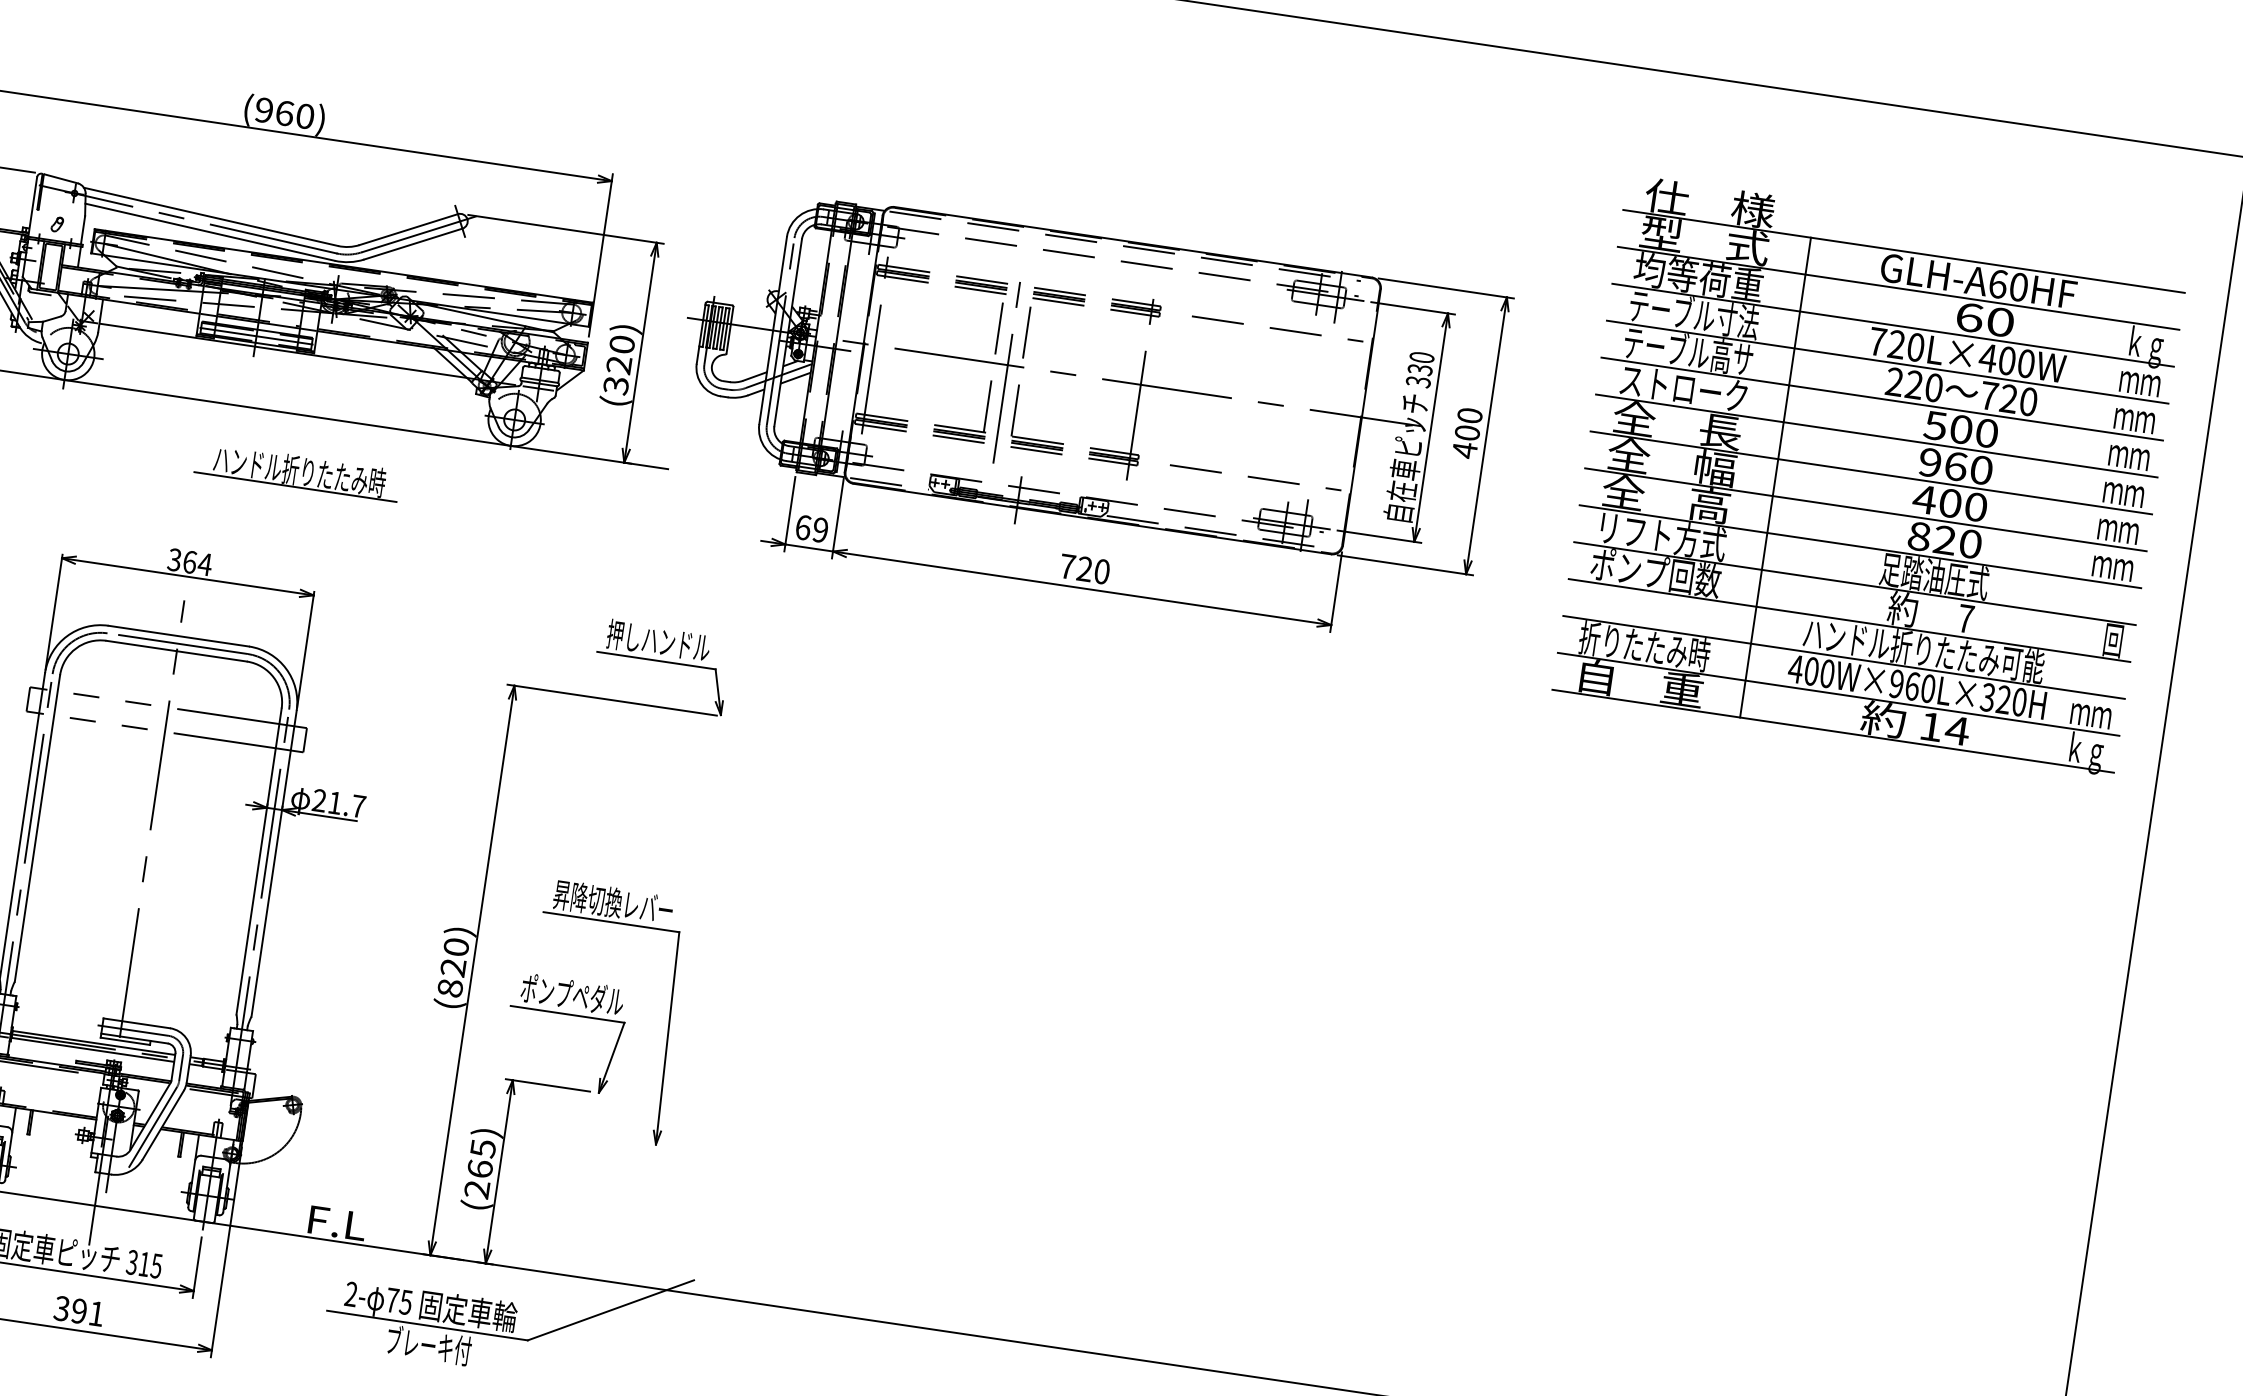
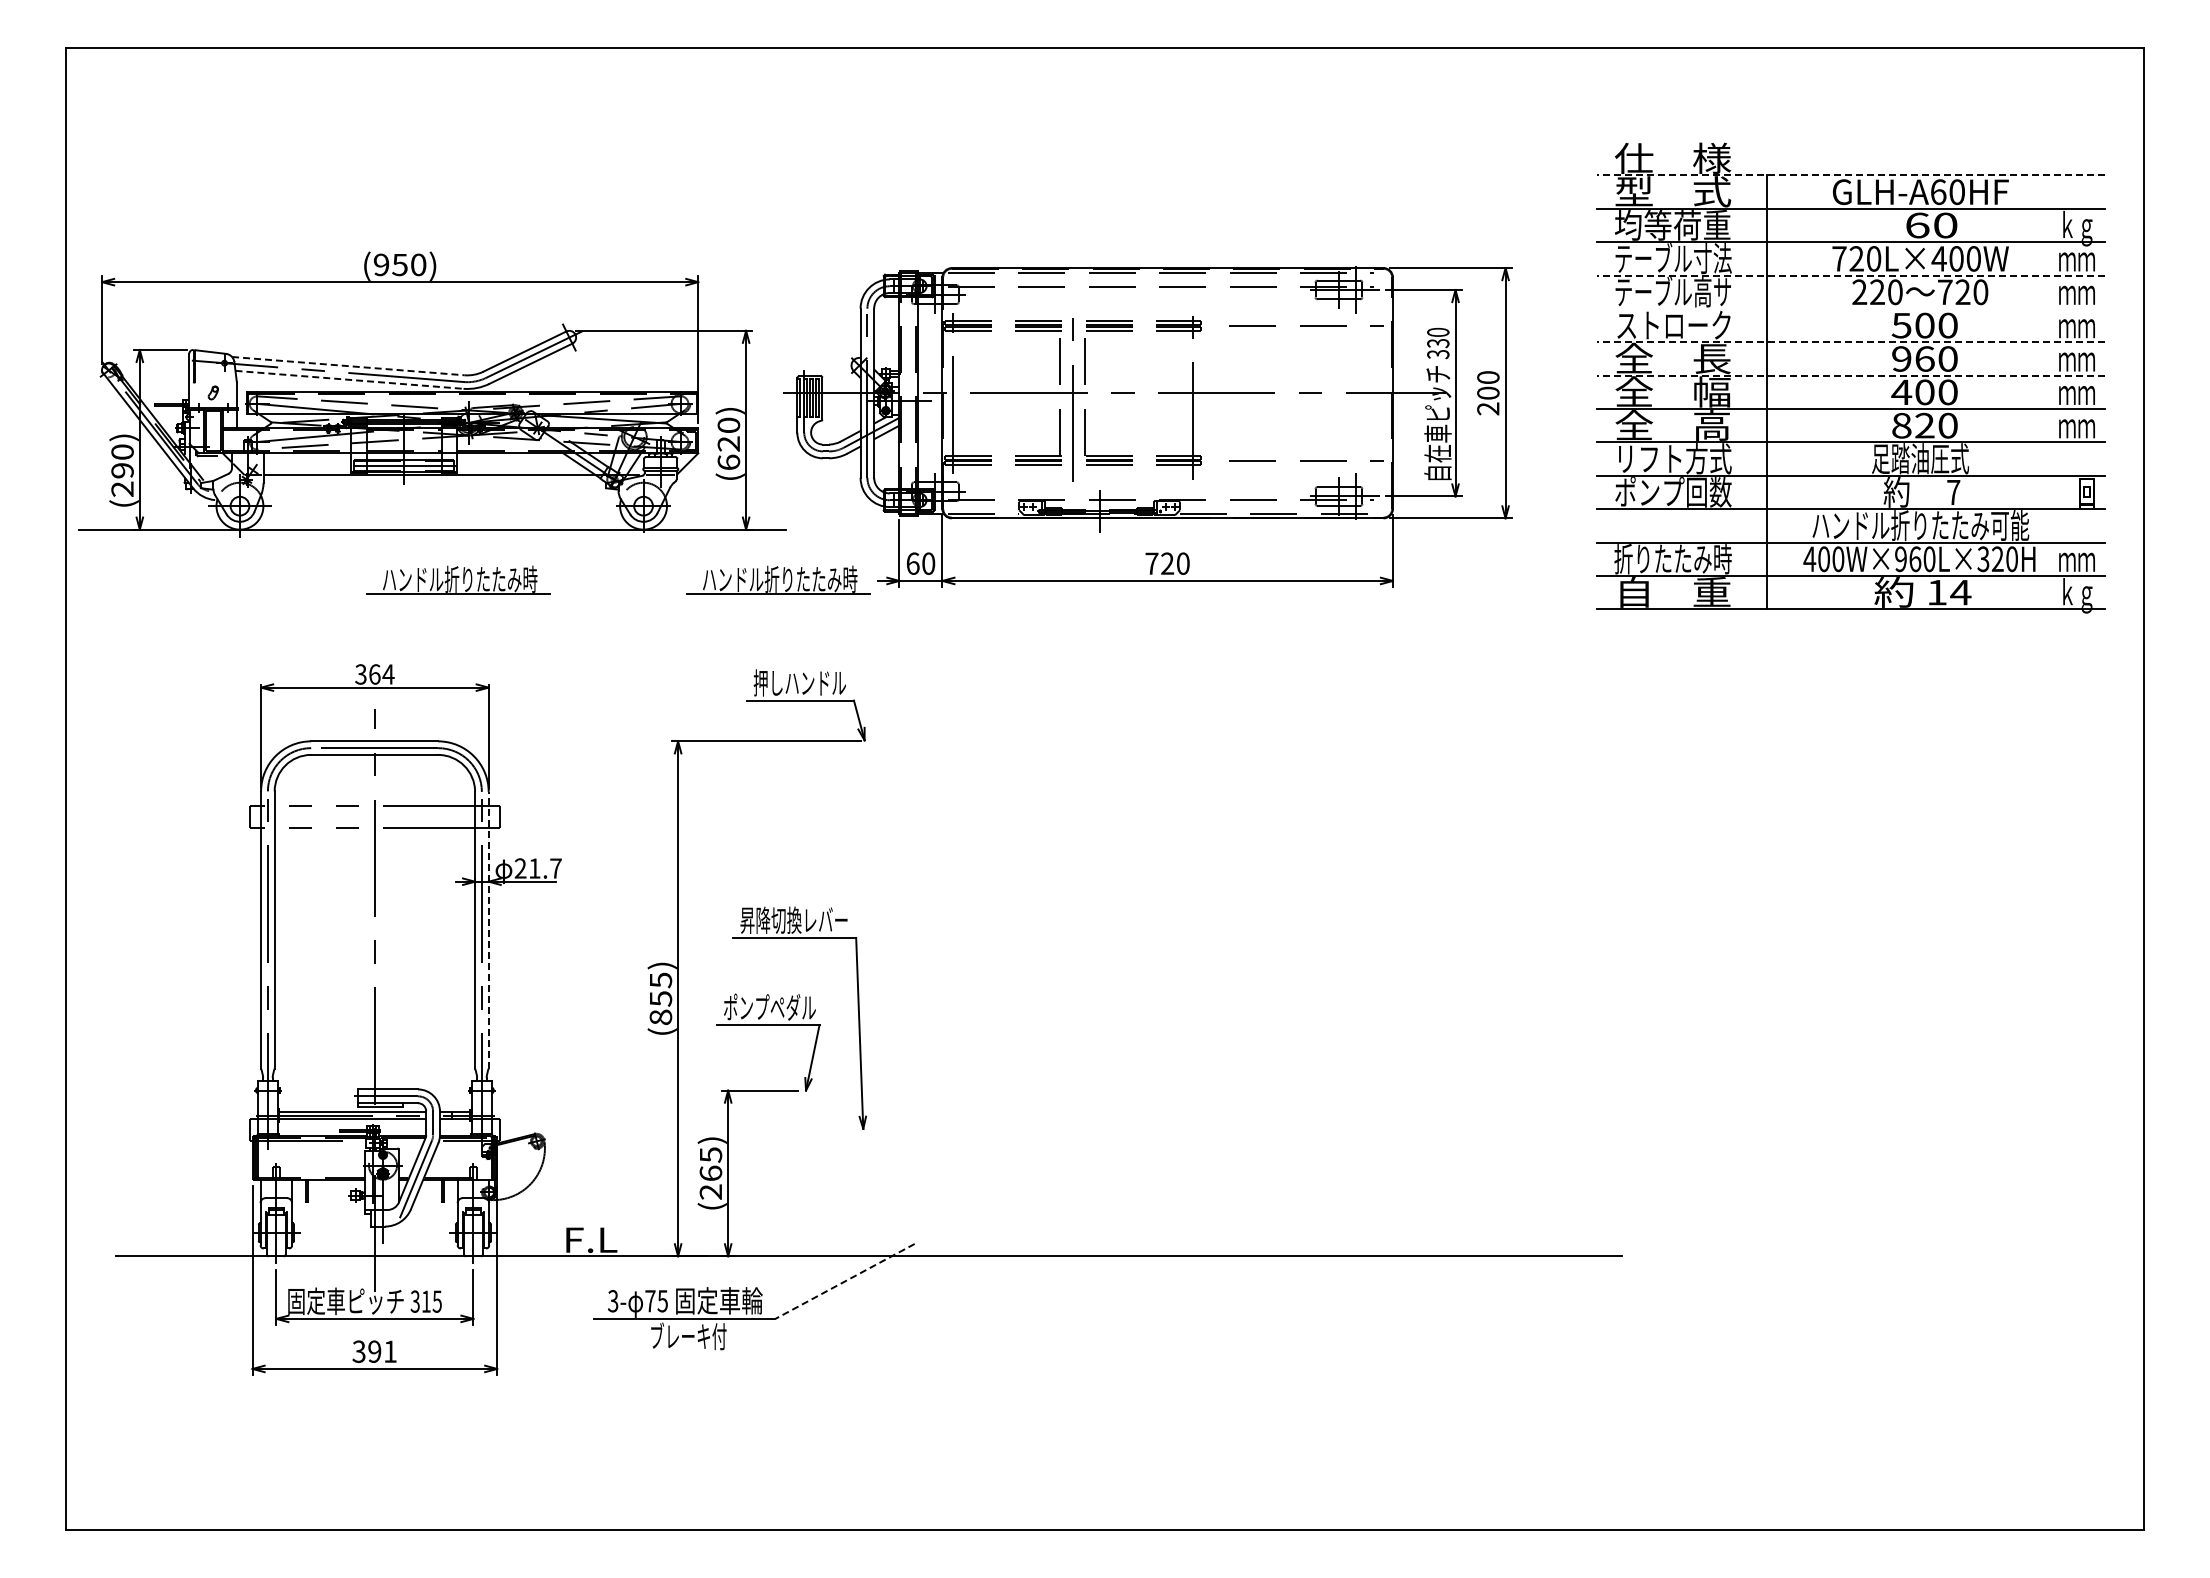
text: (284, 112) -> (399, 264), (960) -> (950)
line: (211, 217) -> (348, 366), solid -> dashed
line: (210, 231) -> (349, 379), solid -> dashed
line: (1903, 251) -> (1850, 175), solid -> dashed
line: (1887, 361) -> (1850, 275), solid -> dashed
text: (615, 385) -> (728, 462), (320) -> (620)
line: (1881, 398) -> (1850, 308), removed
line: (1876, 436) -> (1850, 342), solid -> dashed
text: (1464, 451) -> (1488, 409), 400 -> 200
line: (1870, 472) -> (1850, 375), solid -> dashed
part: (651, 523) -> (778, 579), added
text: (820, 529) -> (928, 563), 69 -> 60
line: (274, 862) -> (488, 929), solid -> dashed
text: (454, 957) -> (660, 989), (820) -> (855)
text: (351, 1294) -> (613, 1301), 2- -> 3-
line: (610, 1310) -> (844, 1281), solid -> dashed

